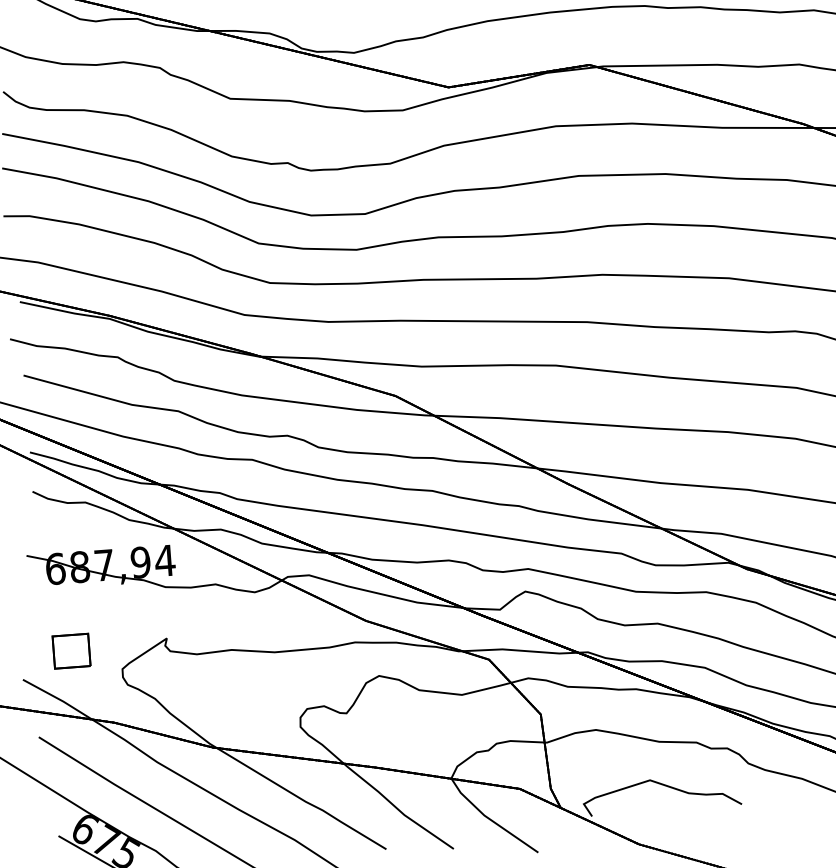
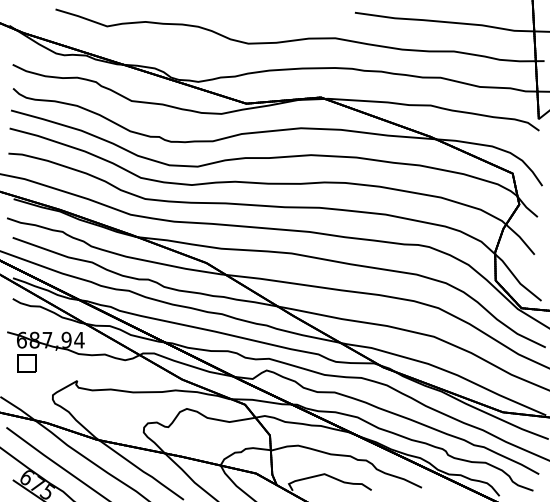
part: (70, 650) -> (26, 363), moved

